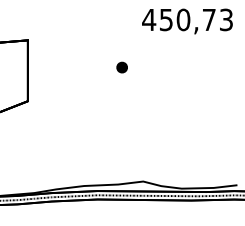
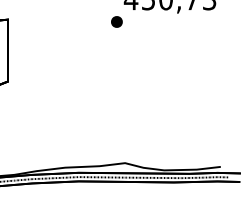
part: (121, 67) -> (116, 21), moved

